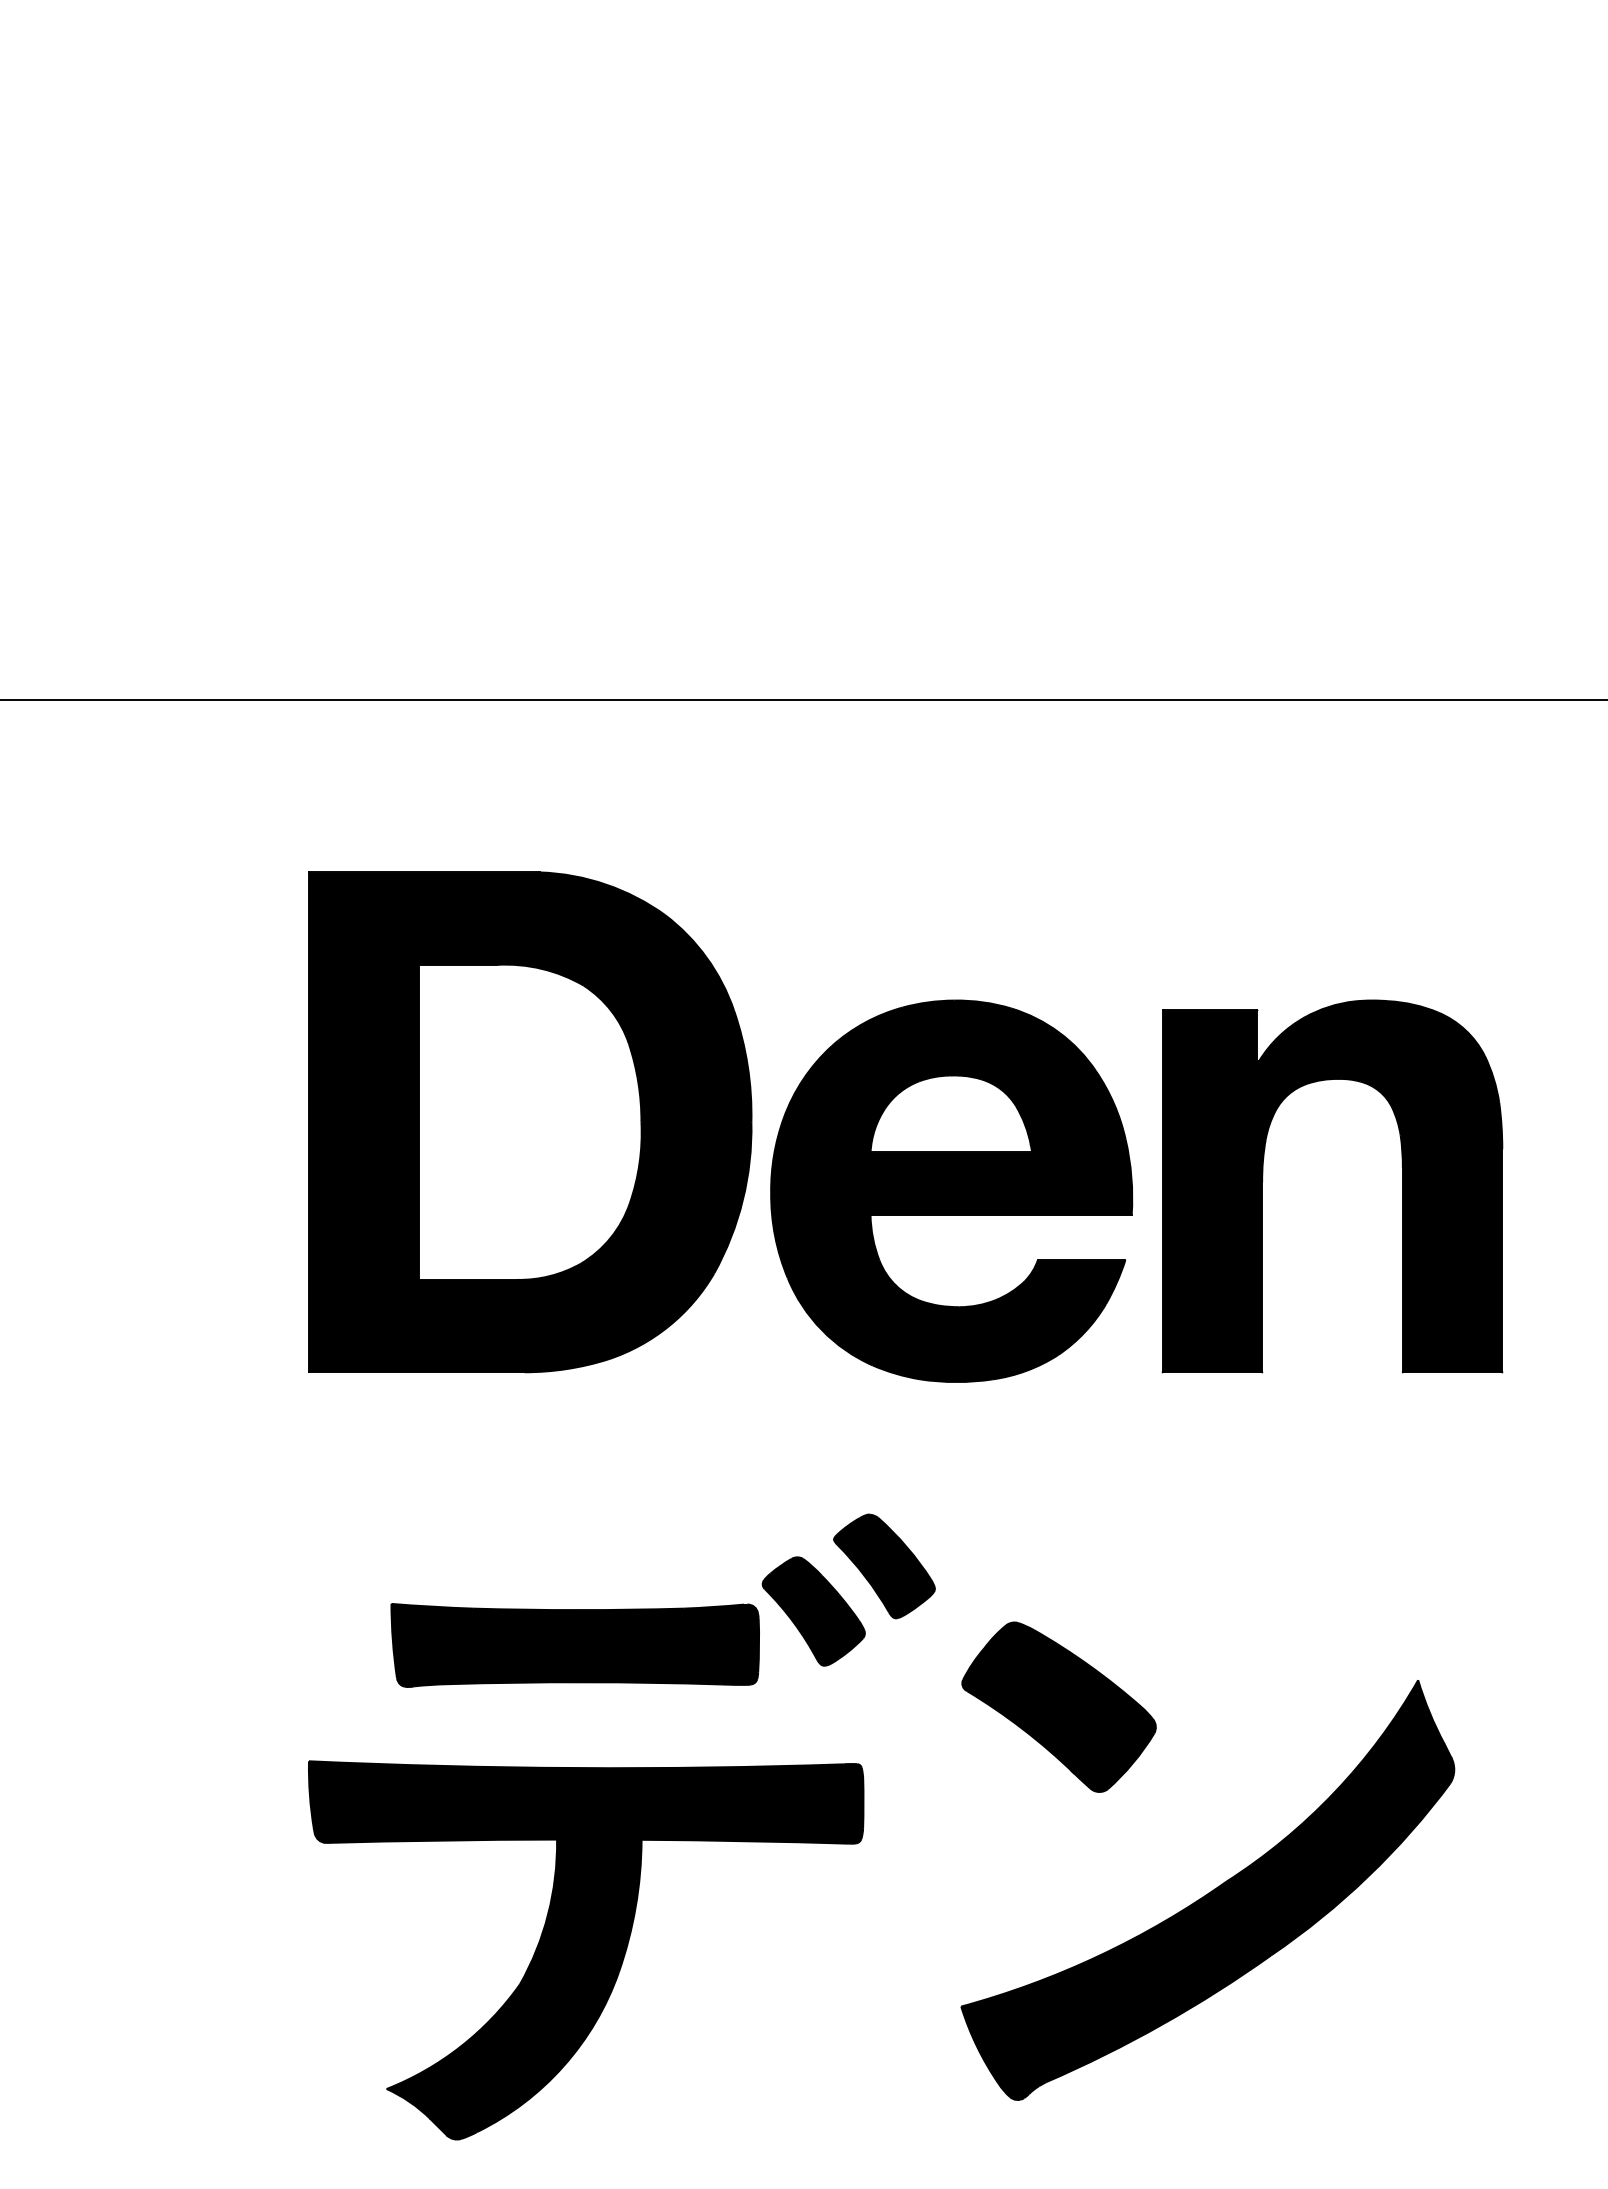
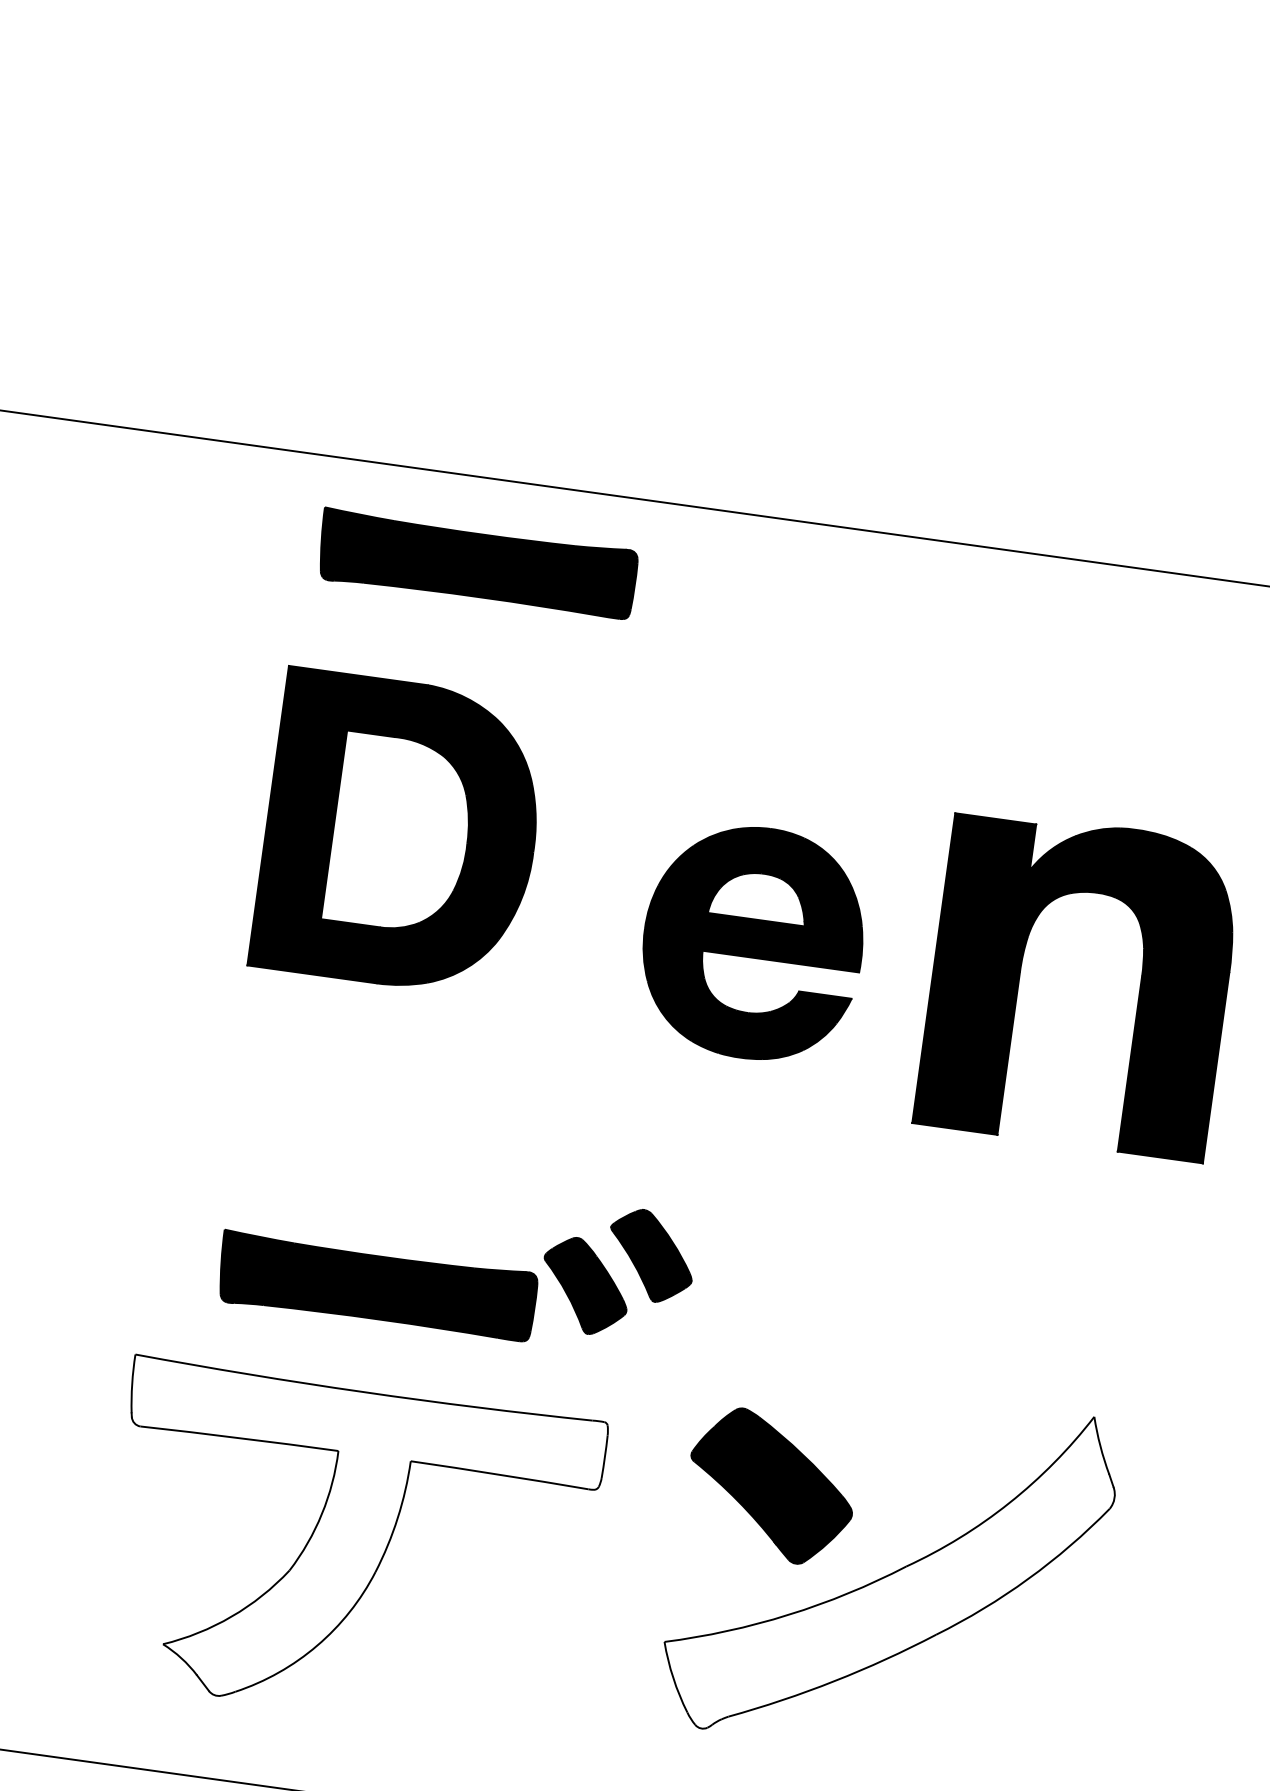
part: (574, 801) -> (476, 564), added
part: (530, 1122) -> (400, 834), size x0.7
part: (951, 1190) -> (753, 942), size x0.7
part: (1058, 1706) -> (771, 1485), moved
fill: (1207, 1889) -> (889, 1570), removed
fill: (585, 1950) -> (349, 1549), removed

